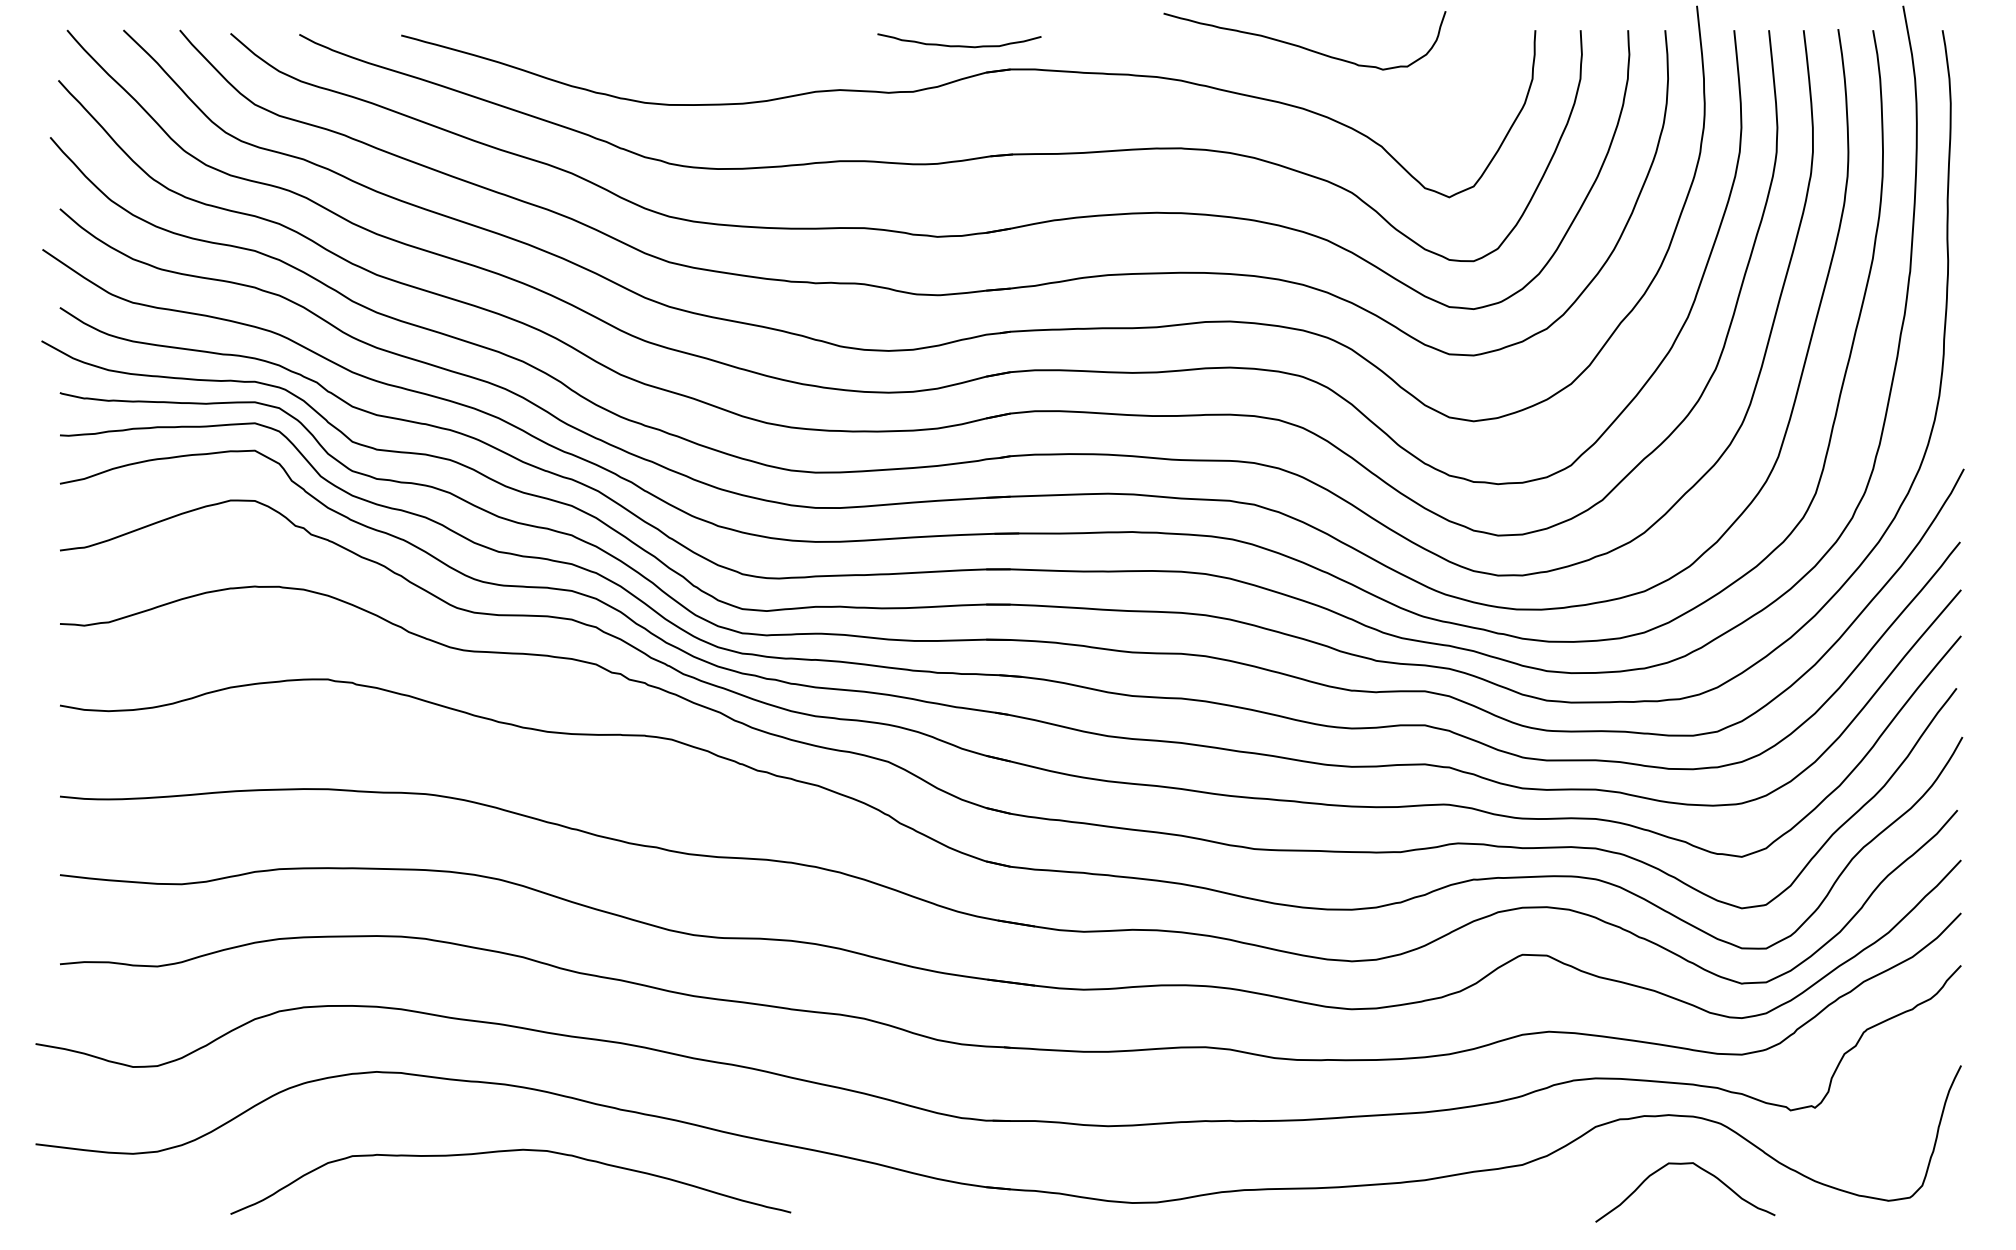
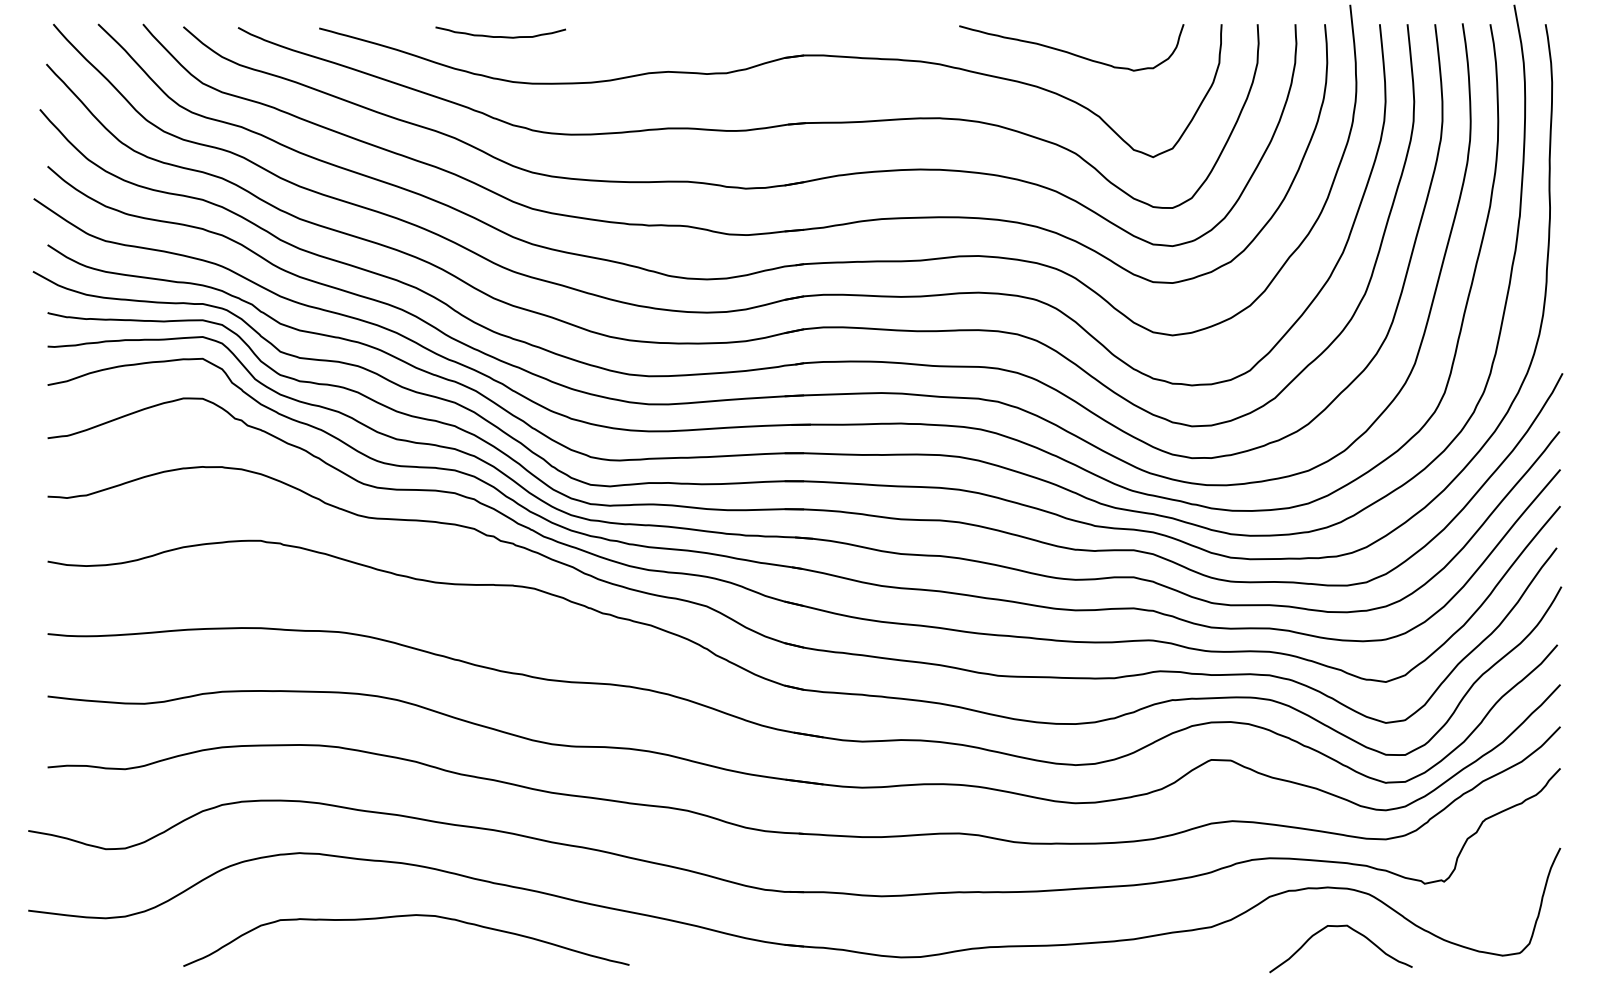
curve: (959, 45) -> (500, 36), moved
curve: (1302, 46) -> (1069, 52), moved

